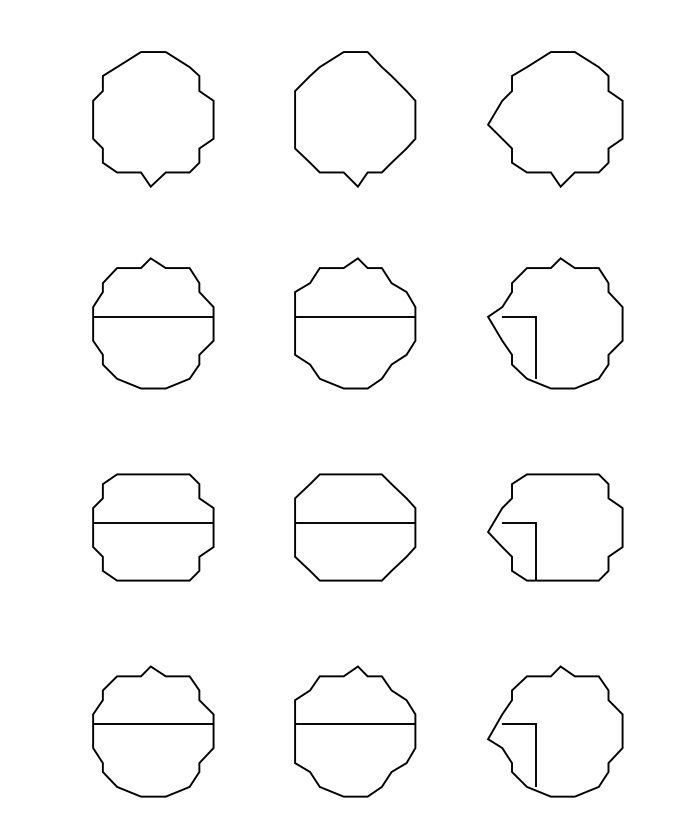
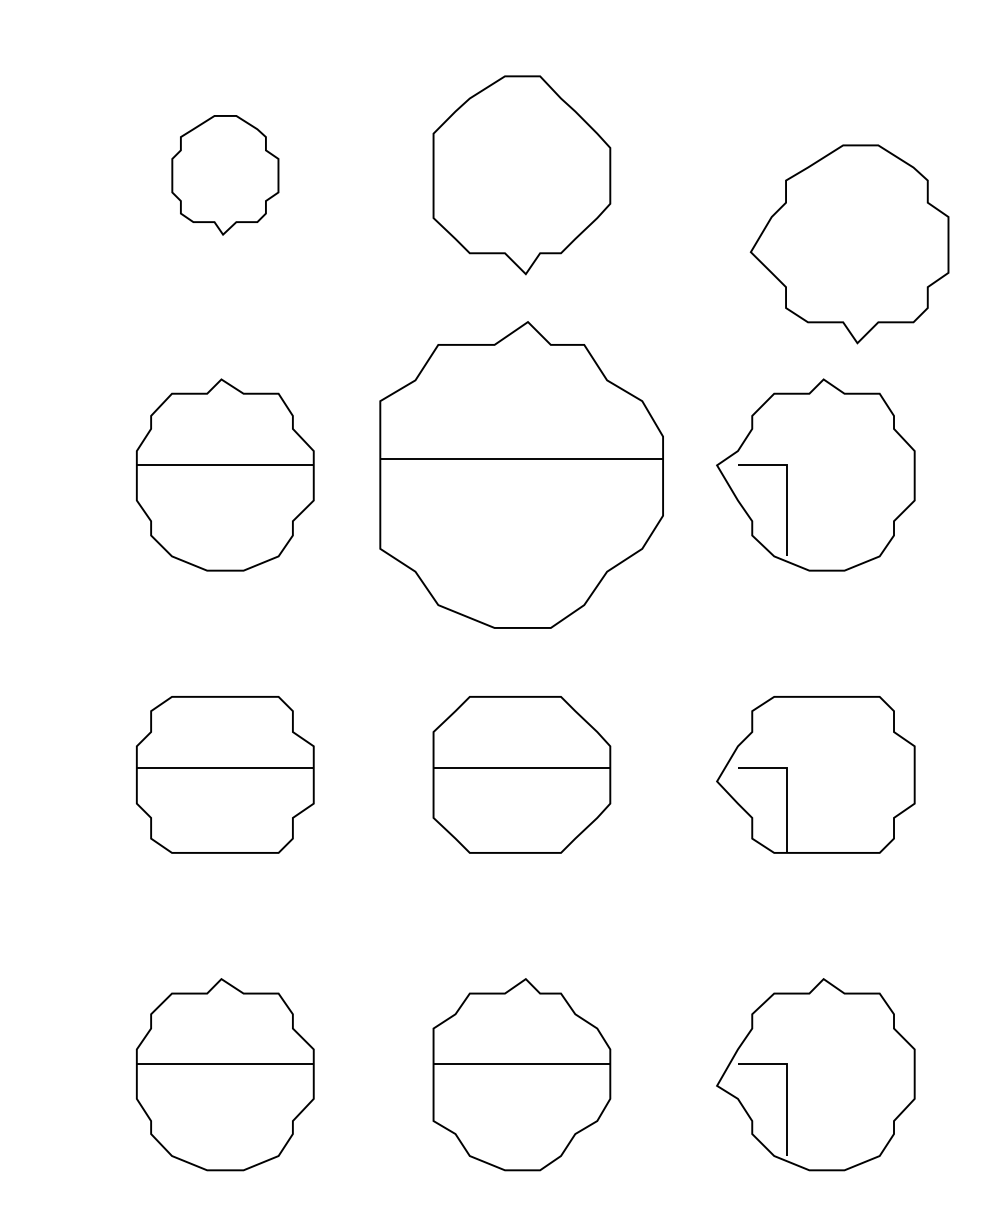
part: (153, 119) -> (225, 175), size x0.6
part: (555, 119) -> (849, 244), moved
part: (355, 323) -> (522, 475), size x1.6

